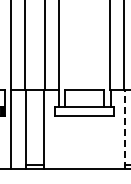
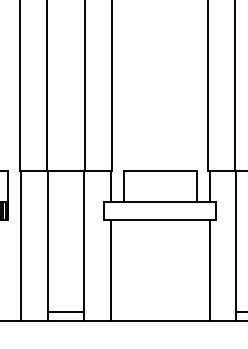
line: (124, 129) -> (235, 245), dashed -> solid
line: (58, 142) -> (110, 270), added
line: (110, 142) -> (209, 270), added

